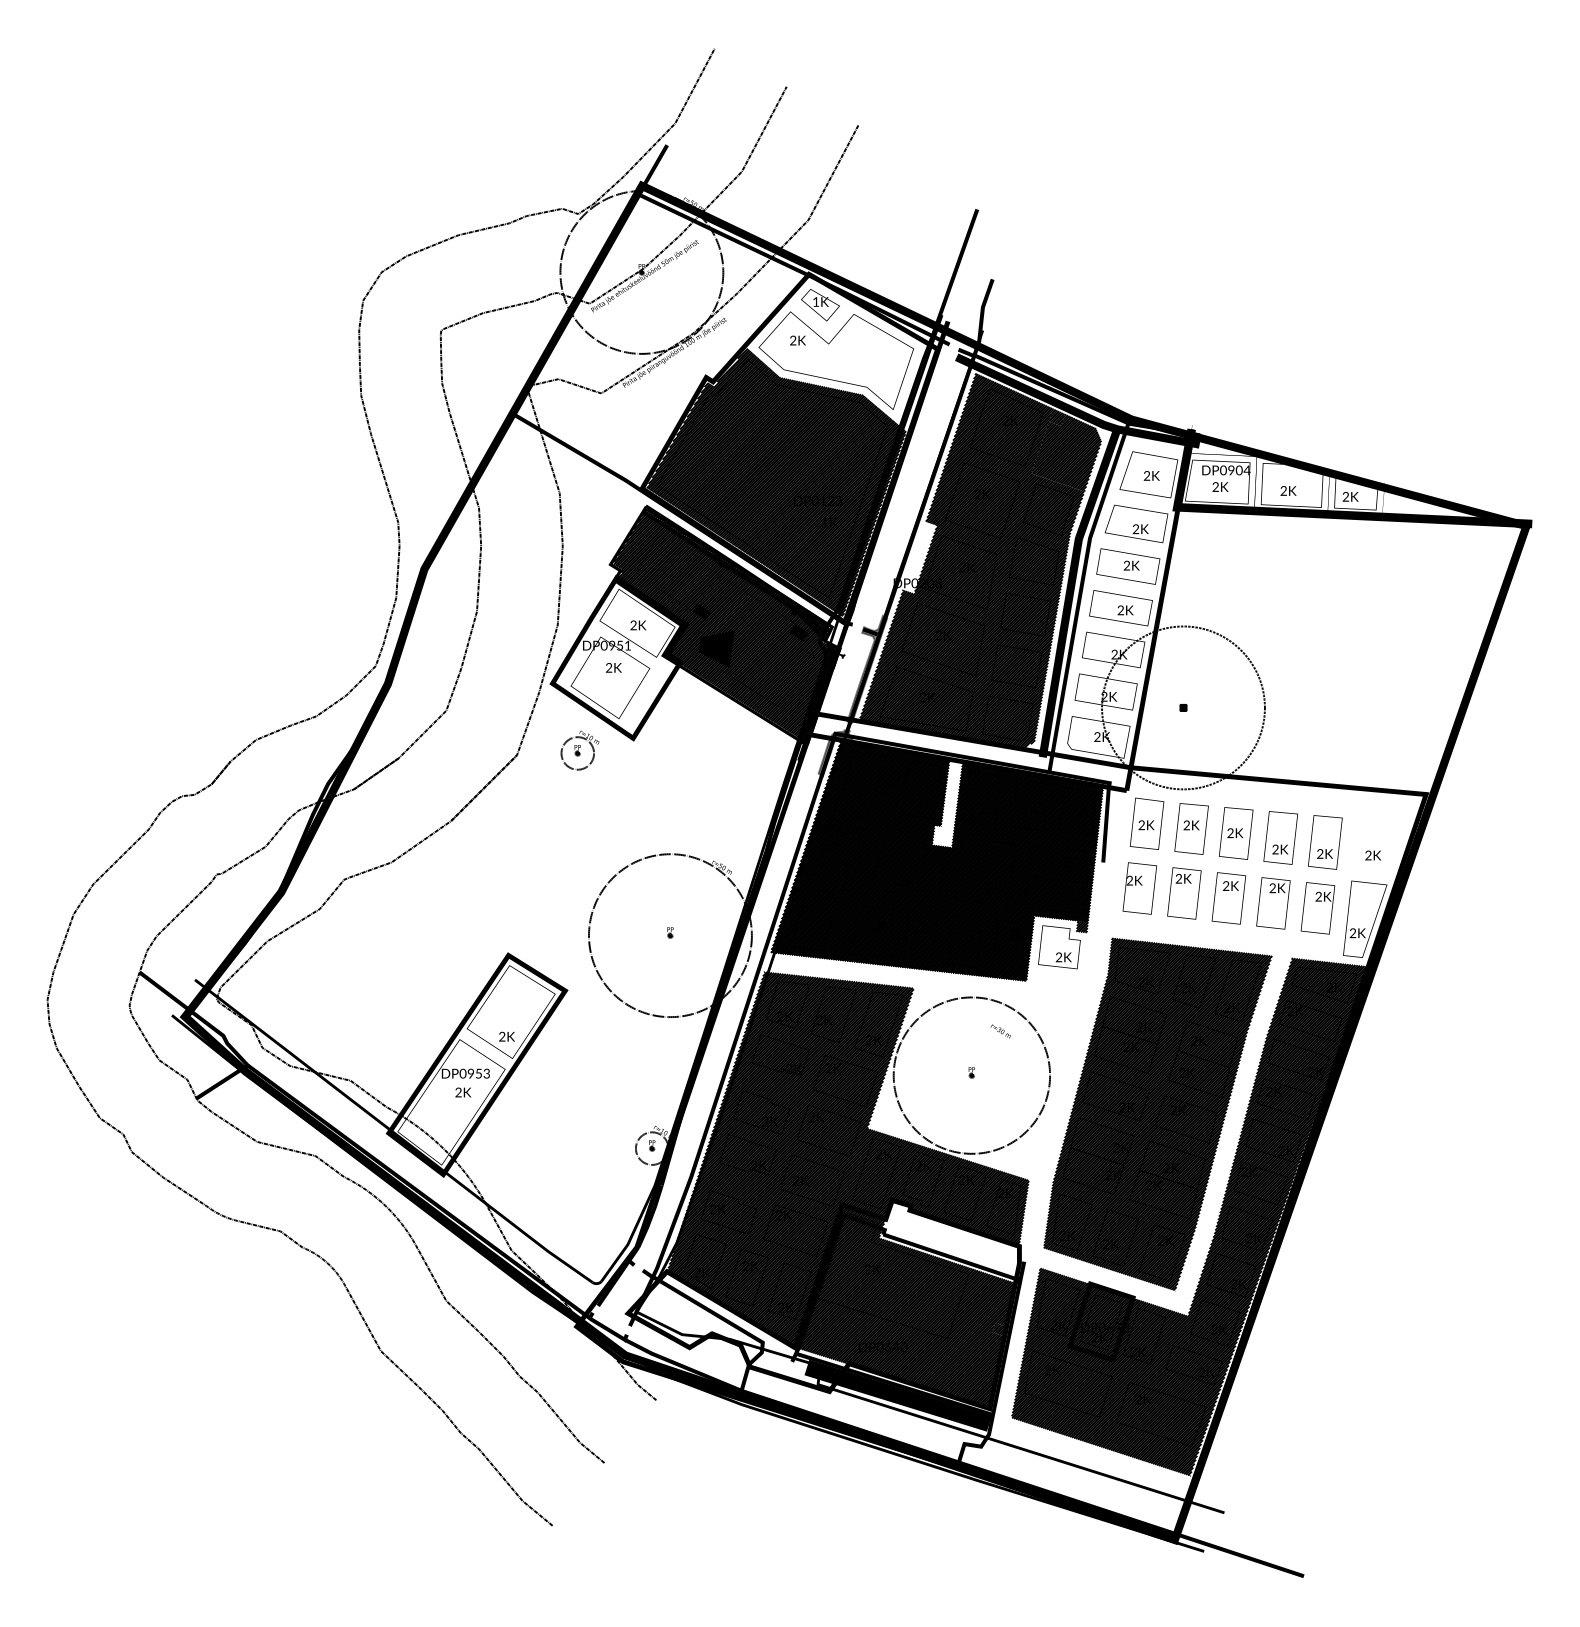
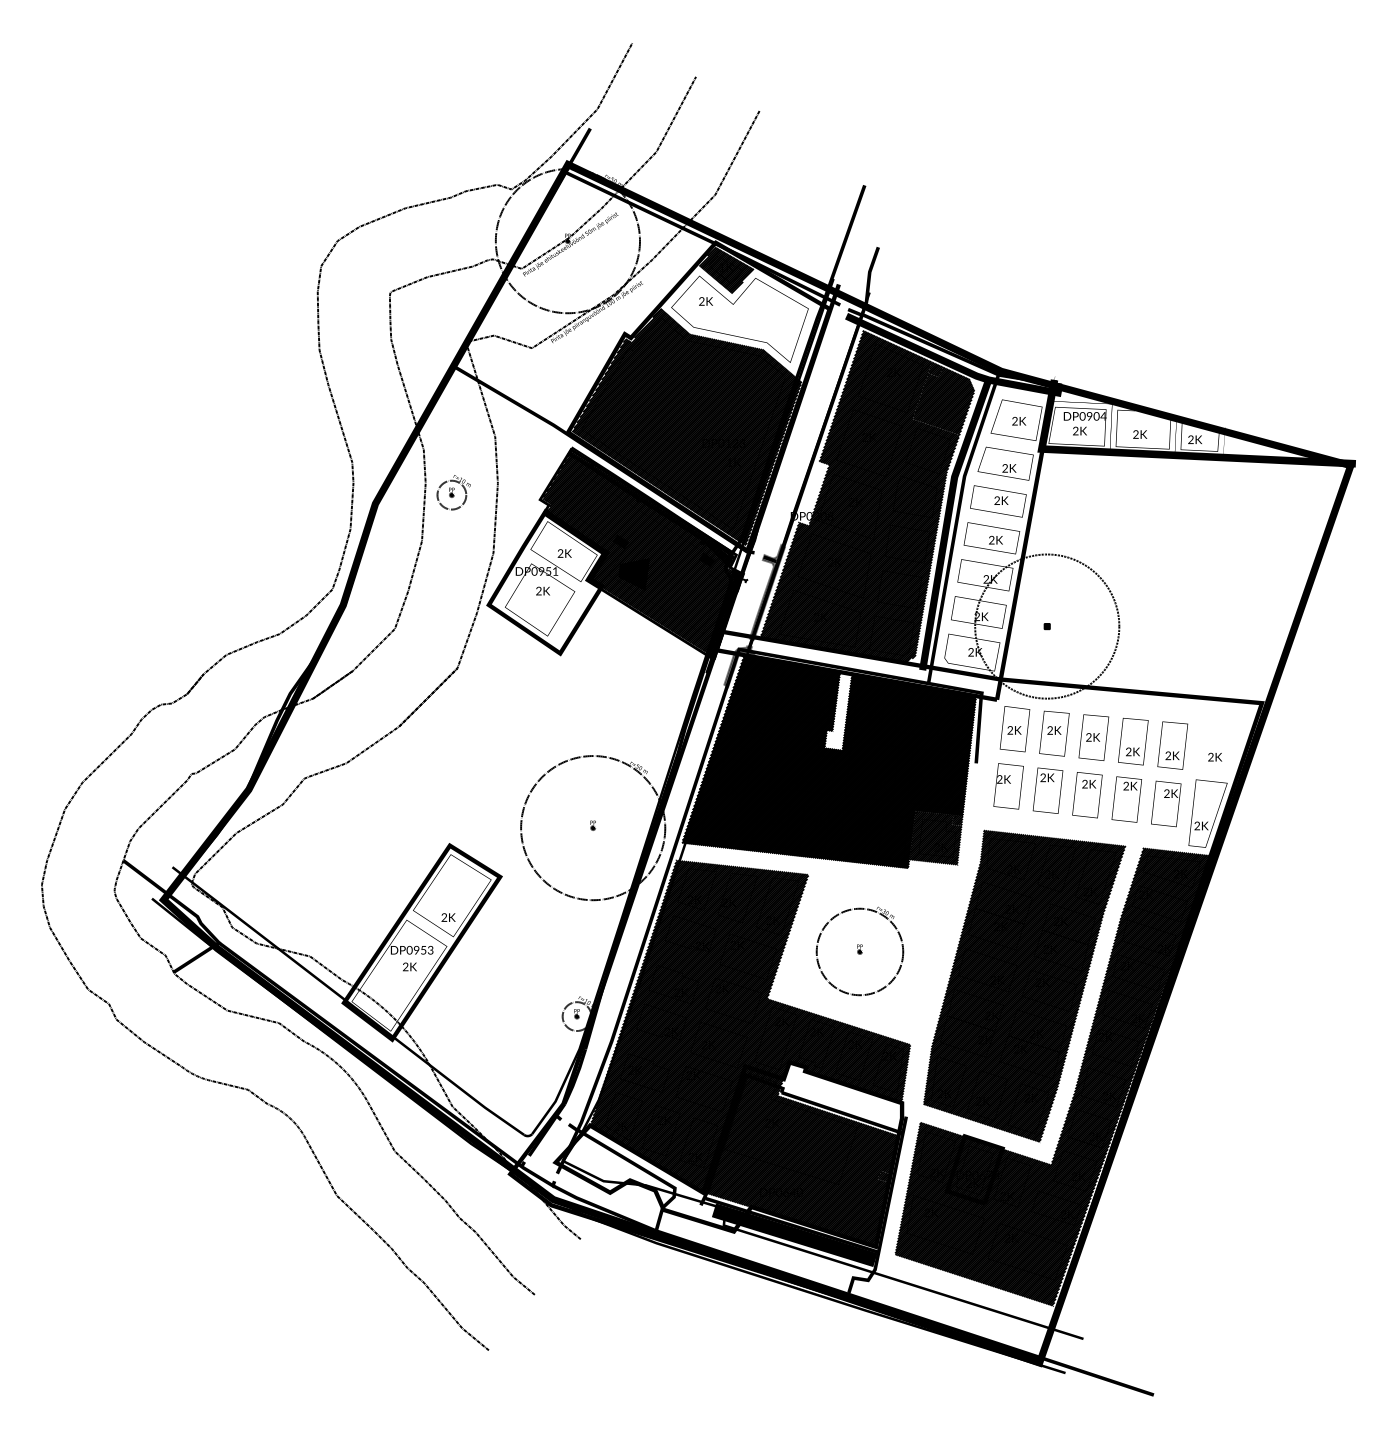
hatch: (820, 305) -> (725, 270), added
part: (579, 750) -> (453, 492), moved
hatch: (1057, 946) -> (935, 837), added
circle: (971, 1075) -> (859, 951), size x0.62

